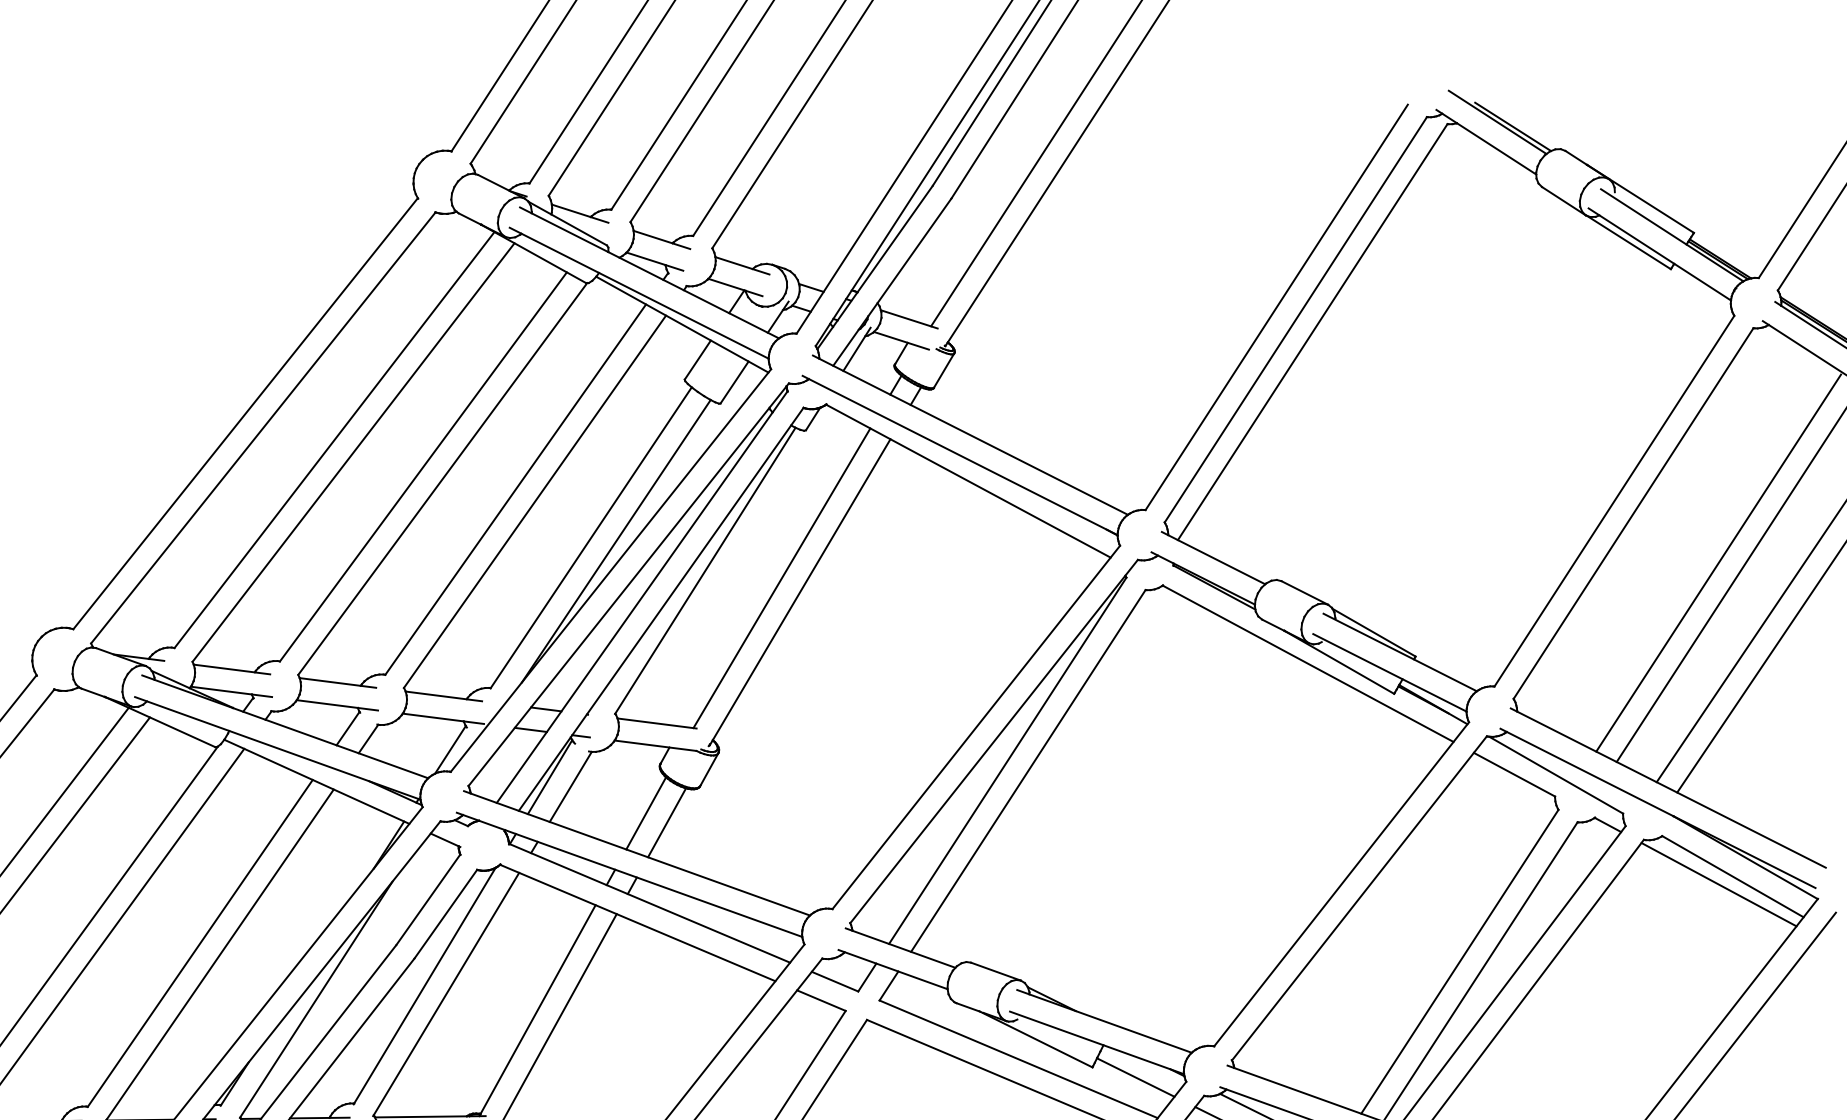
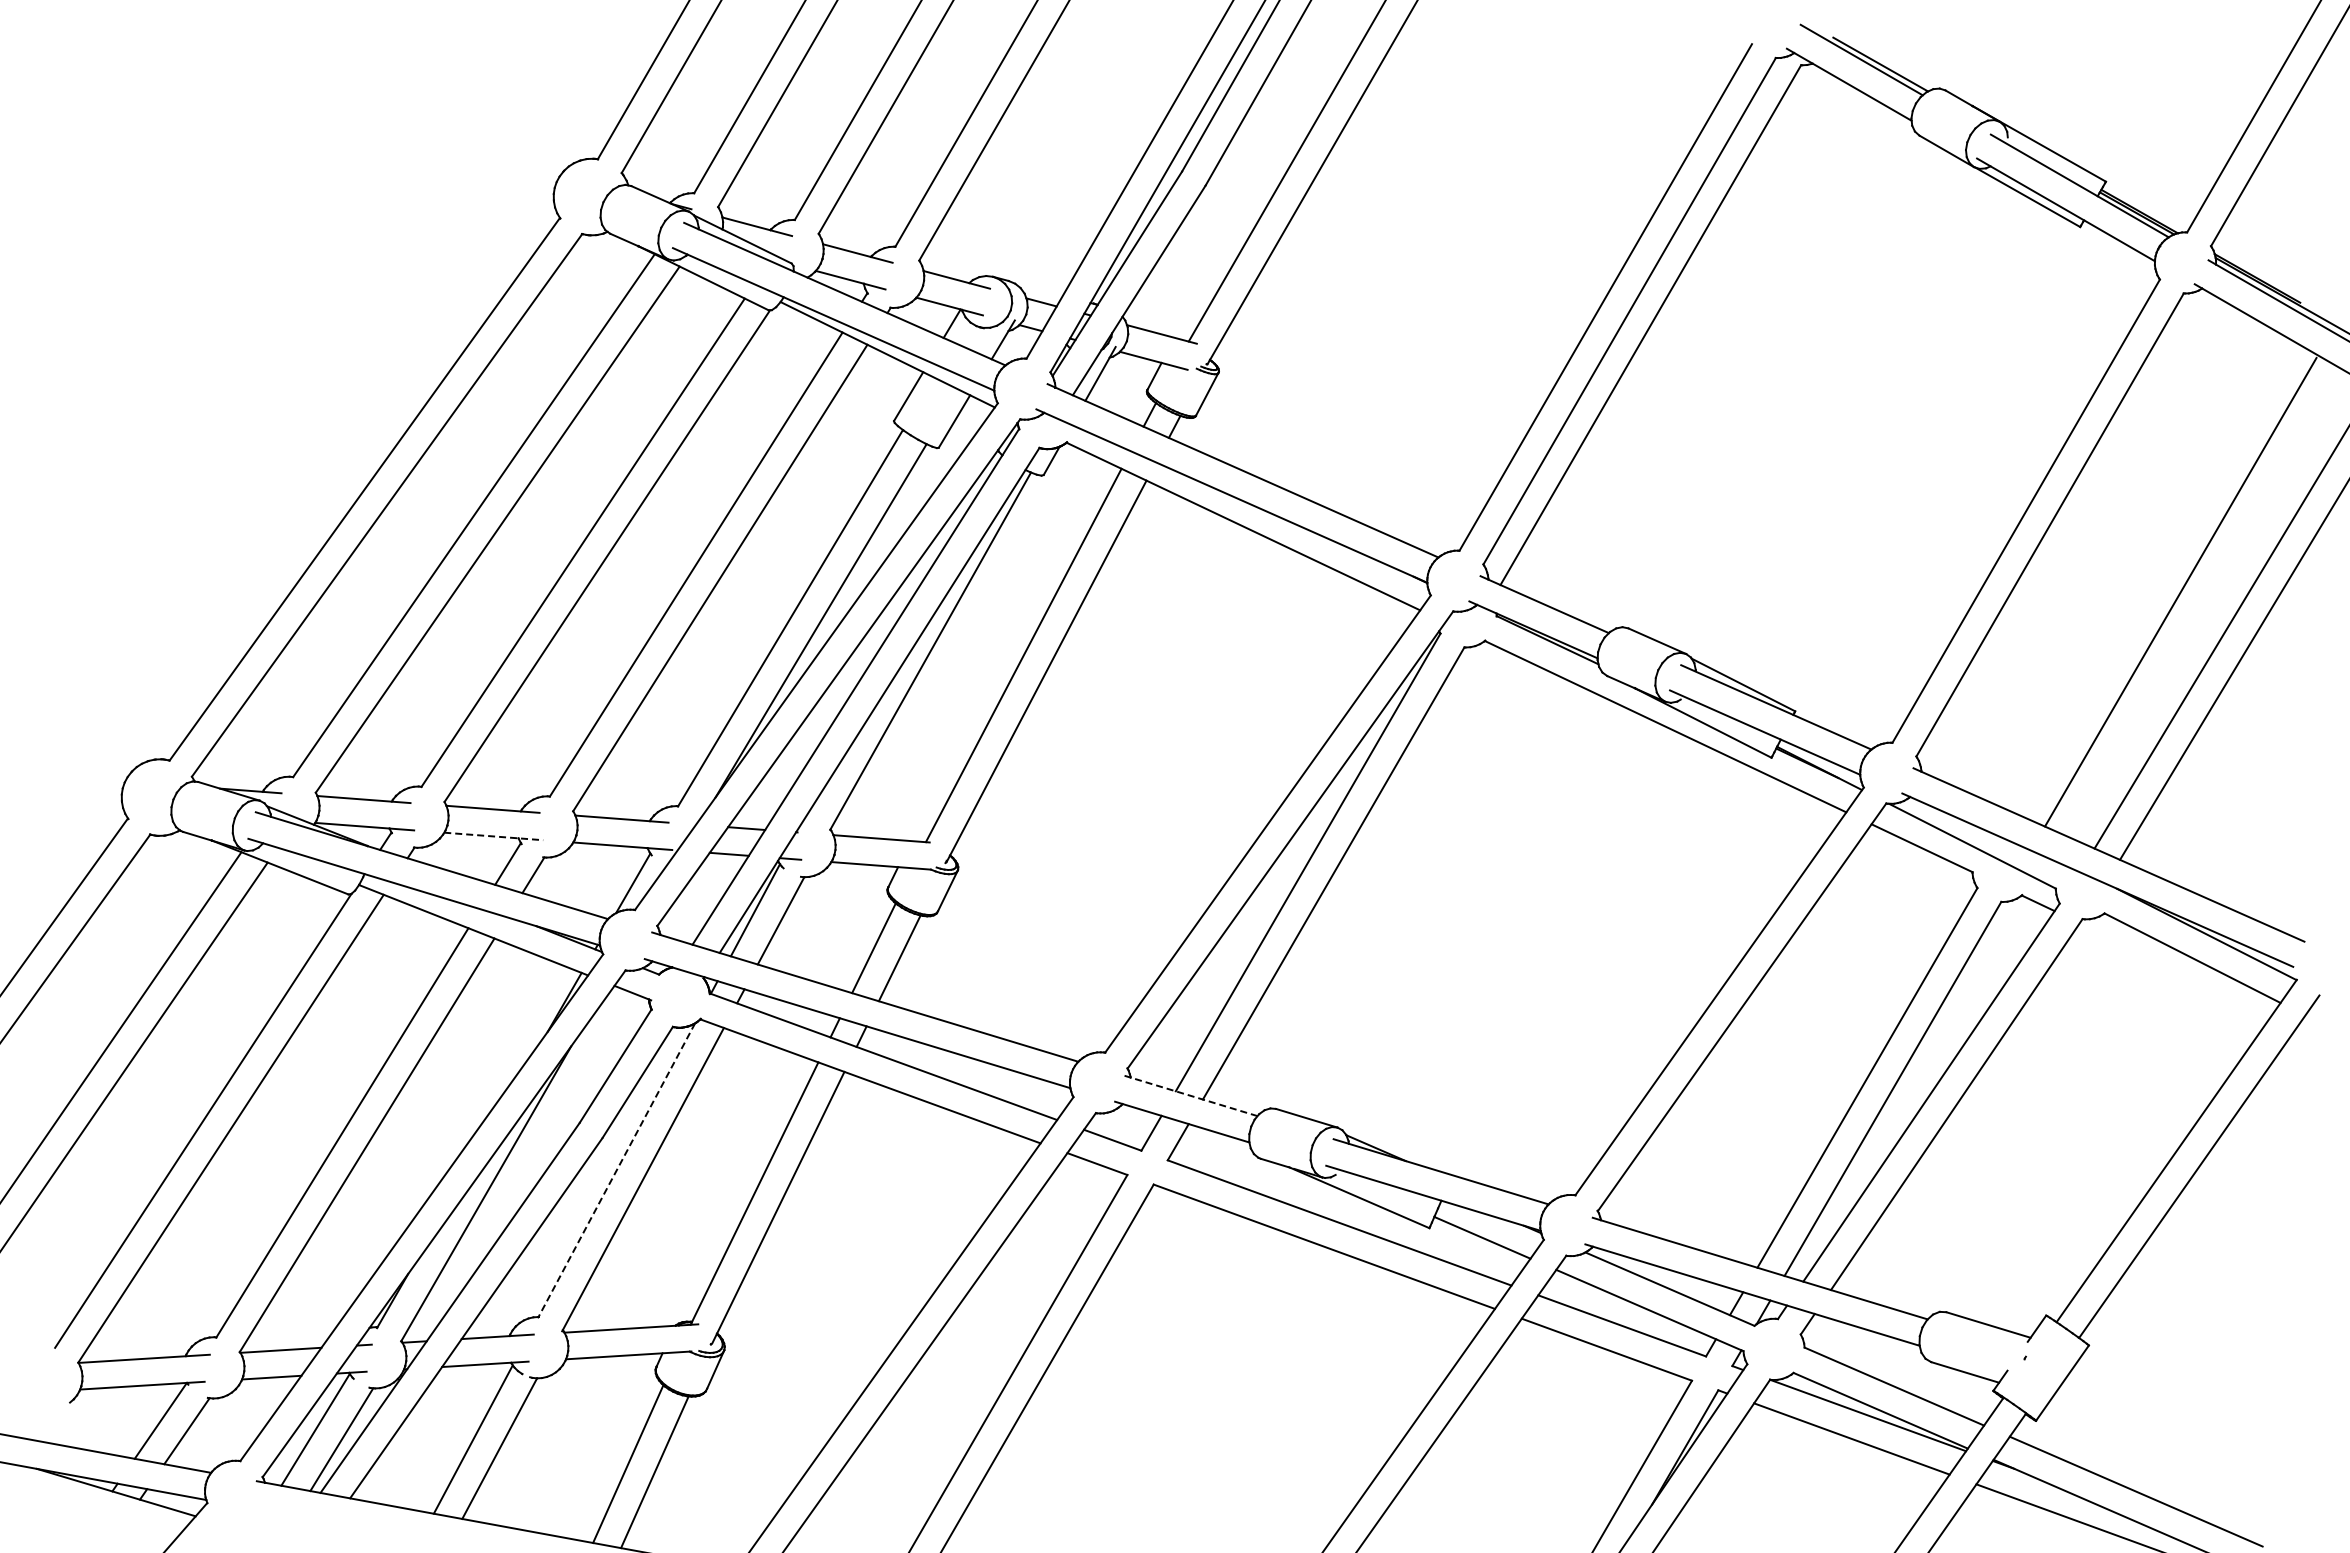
line: (1718, 562) -> (2155, 579), removed
line: (337, 705) -> (493, 836), solid -> dashed
line: (1718, 884) -> (2175, 968), removed
line: (901, 948) -> (1190, 1095), solid -> dashed
line: (424, 986) -> (616, 1171), solid -> dashed

